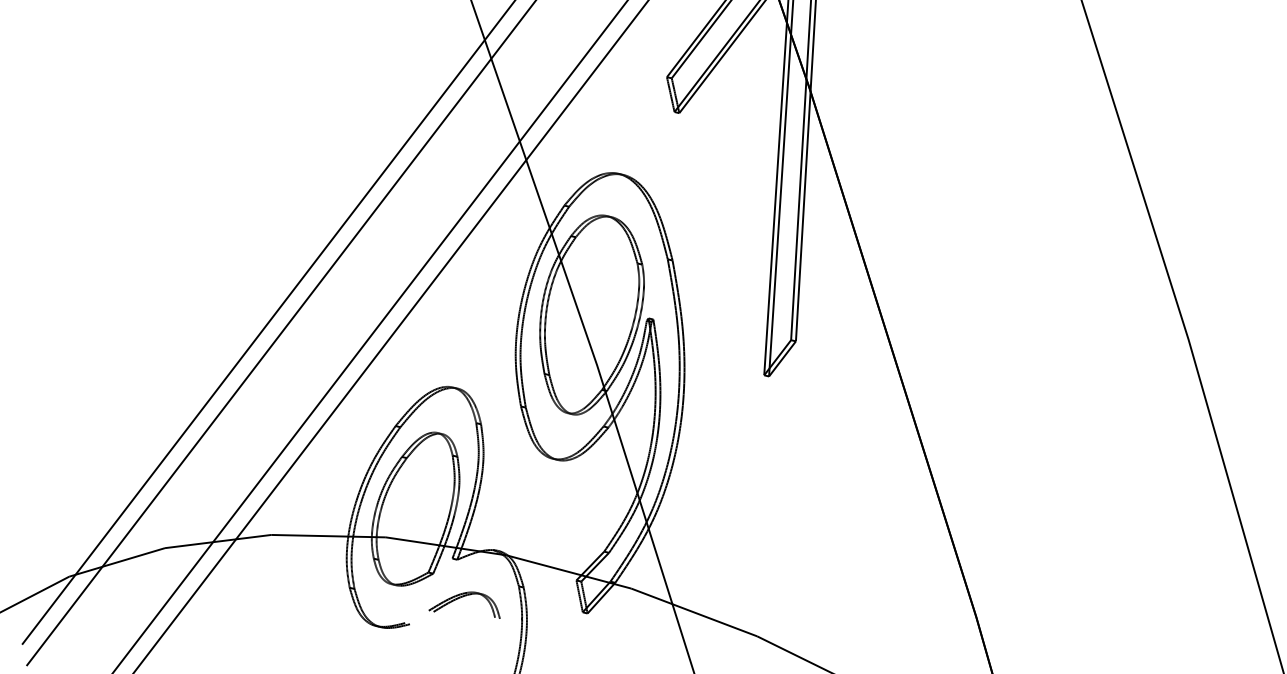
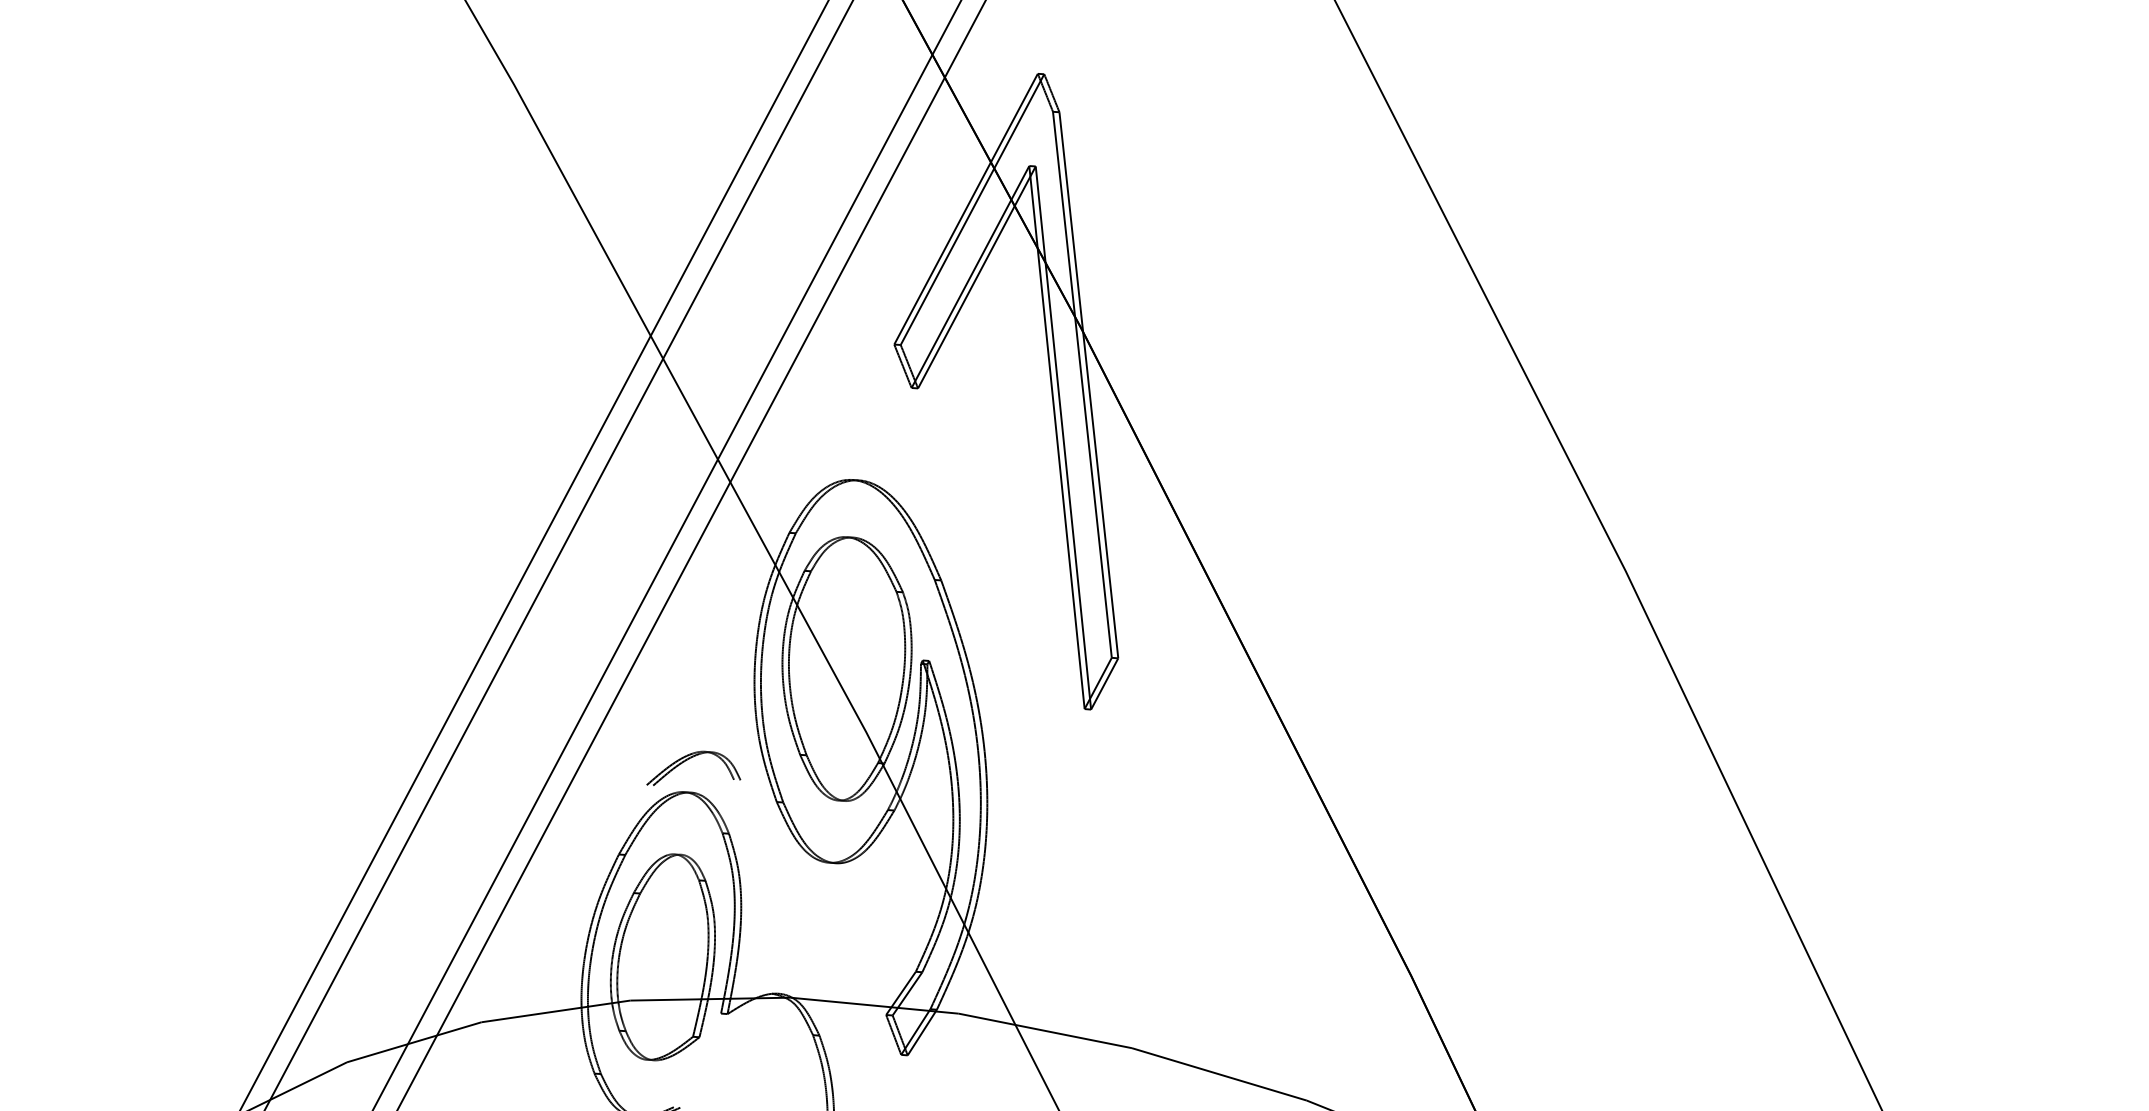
part: (464, 596) -> (689, 759), moved

